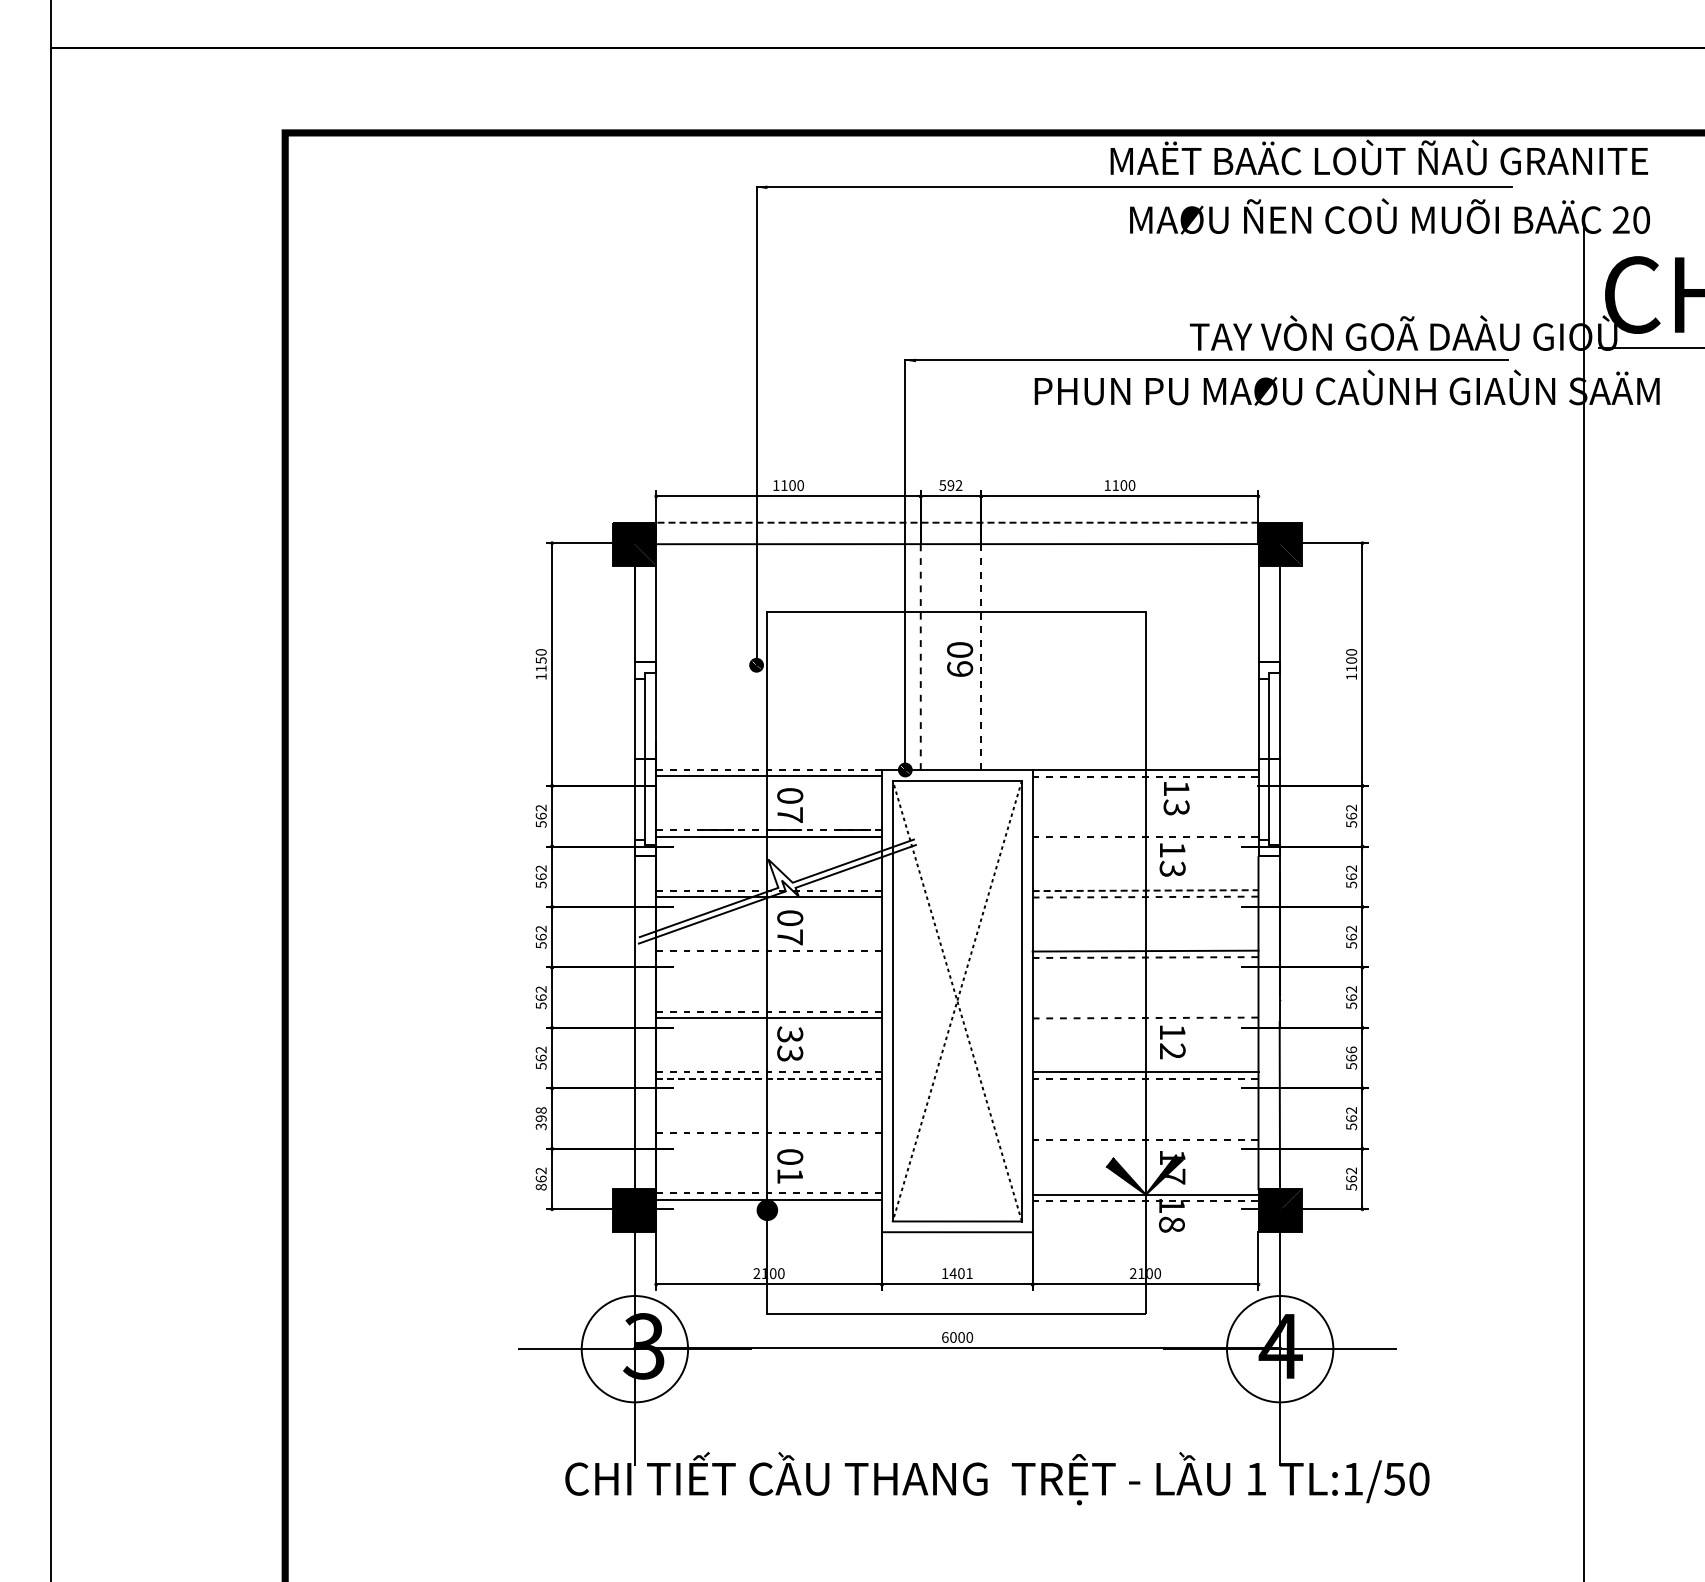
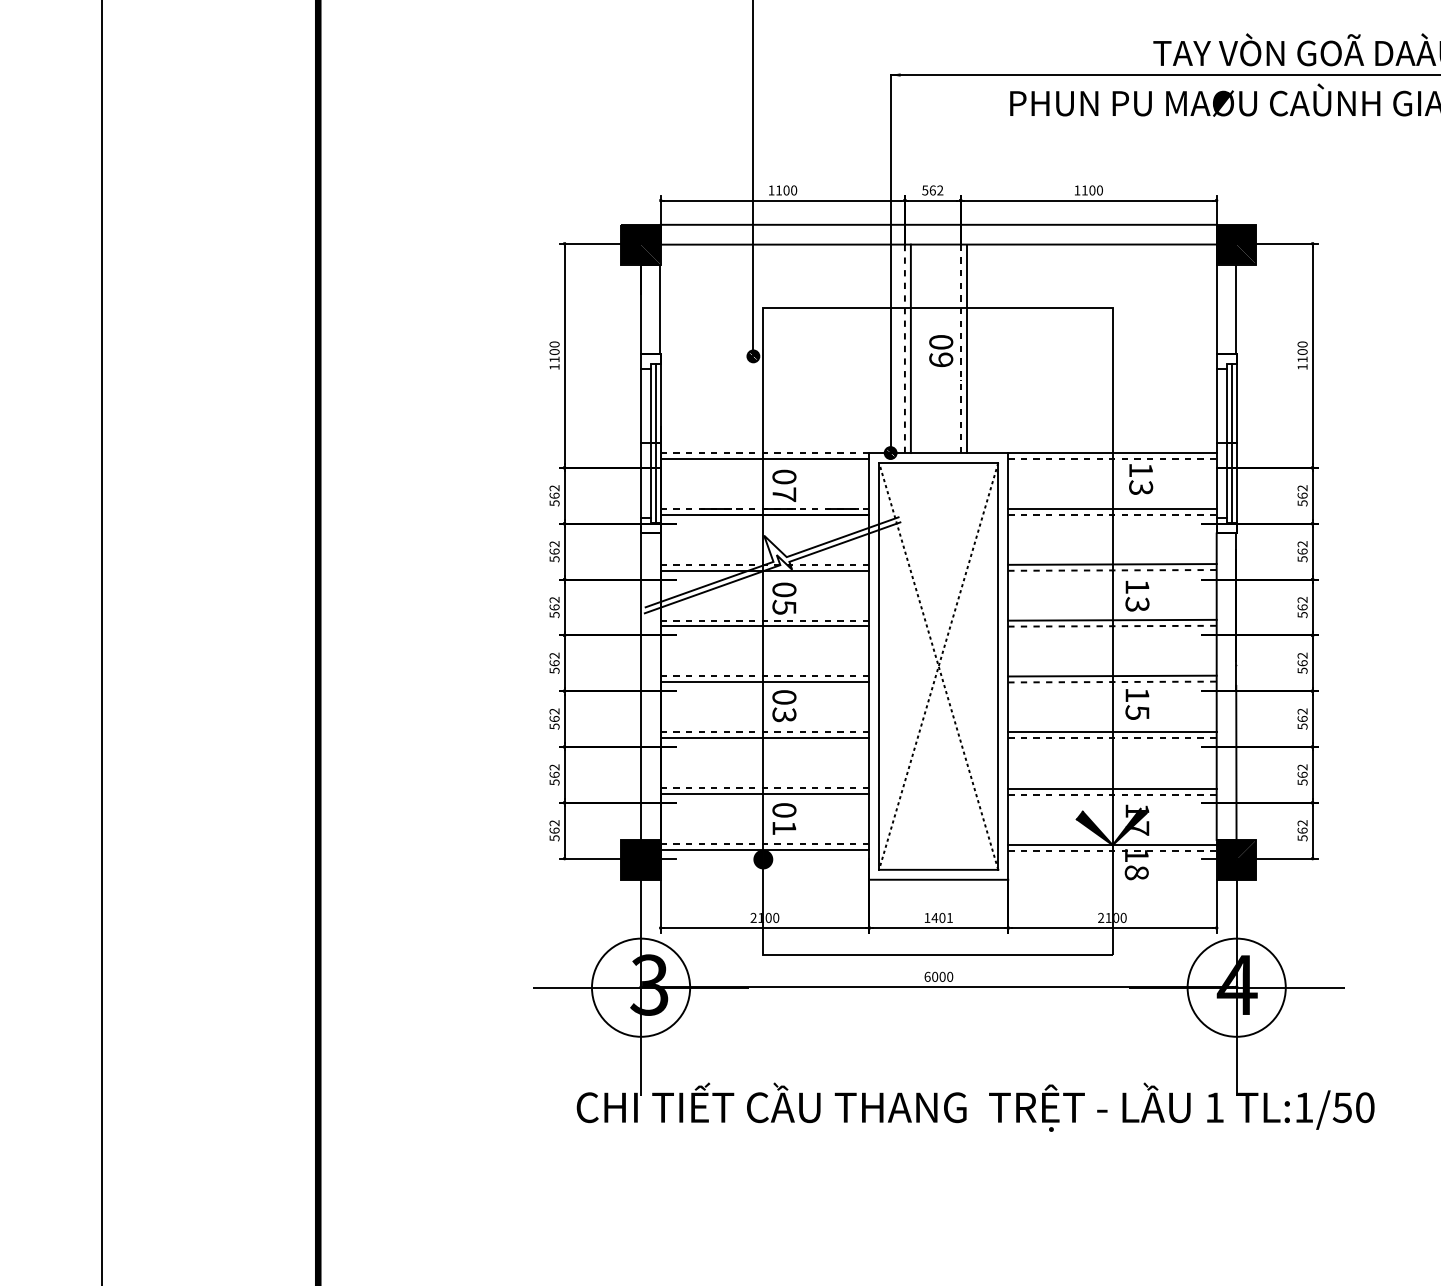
text: (950, 485) -> (932, 190), 592 -> 562
line: (956, 522) -> (937, 224), dashed -> solid
line: (927, 656) -> (911, 348), added
line: (987, 656) -> (966, 348), added
text: (540, 660) -> (553, 352), 1150 -> 1100
line: (650, 759) -> (655, 443), added
line: (1274, 759) -> (1231, 443), added
line: (1145, 830) -> (1112, 508), added
text: (1172, 859) -> (1137, 595), moved
line: (1145, 890) -> (1112, 564), dashed -> solid
text: (789, 937) -> (783, 607), 07 -> 05
line: (769, 957) -> (765, 626), added
line: (1145, 1011) -> (1112, 676), added
text: (790, 1034) -> (784, 697), 33 -> 03
text: (1351, 1049) -> (1302, 711), 566 -> 562
text: (1172, 1051) -> (1137, 712), 12 -> 15
line: (769, 1078) -> (765, 737), dashed -> solid
text: (540, 1118) -> (553, 774), 398 -> 562
line: (1145, 1133) -> (1112, 788), added
line: (769, 1139) -> (765, 794), added
text: (540, 1186) -> (553, 837), 862 -> 562

